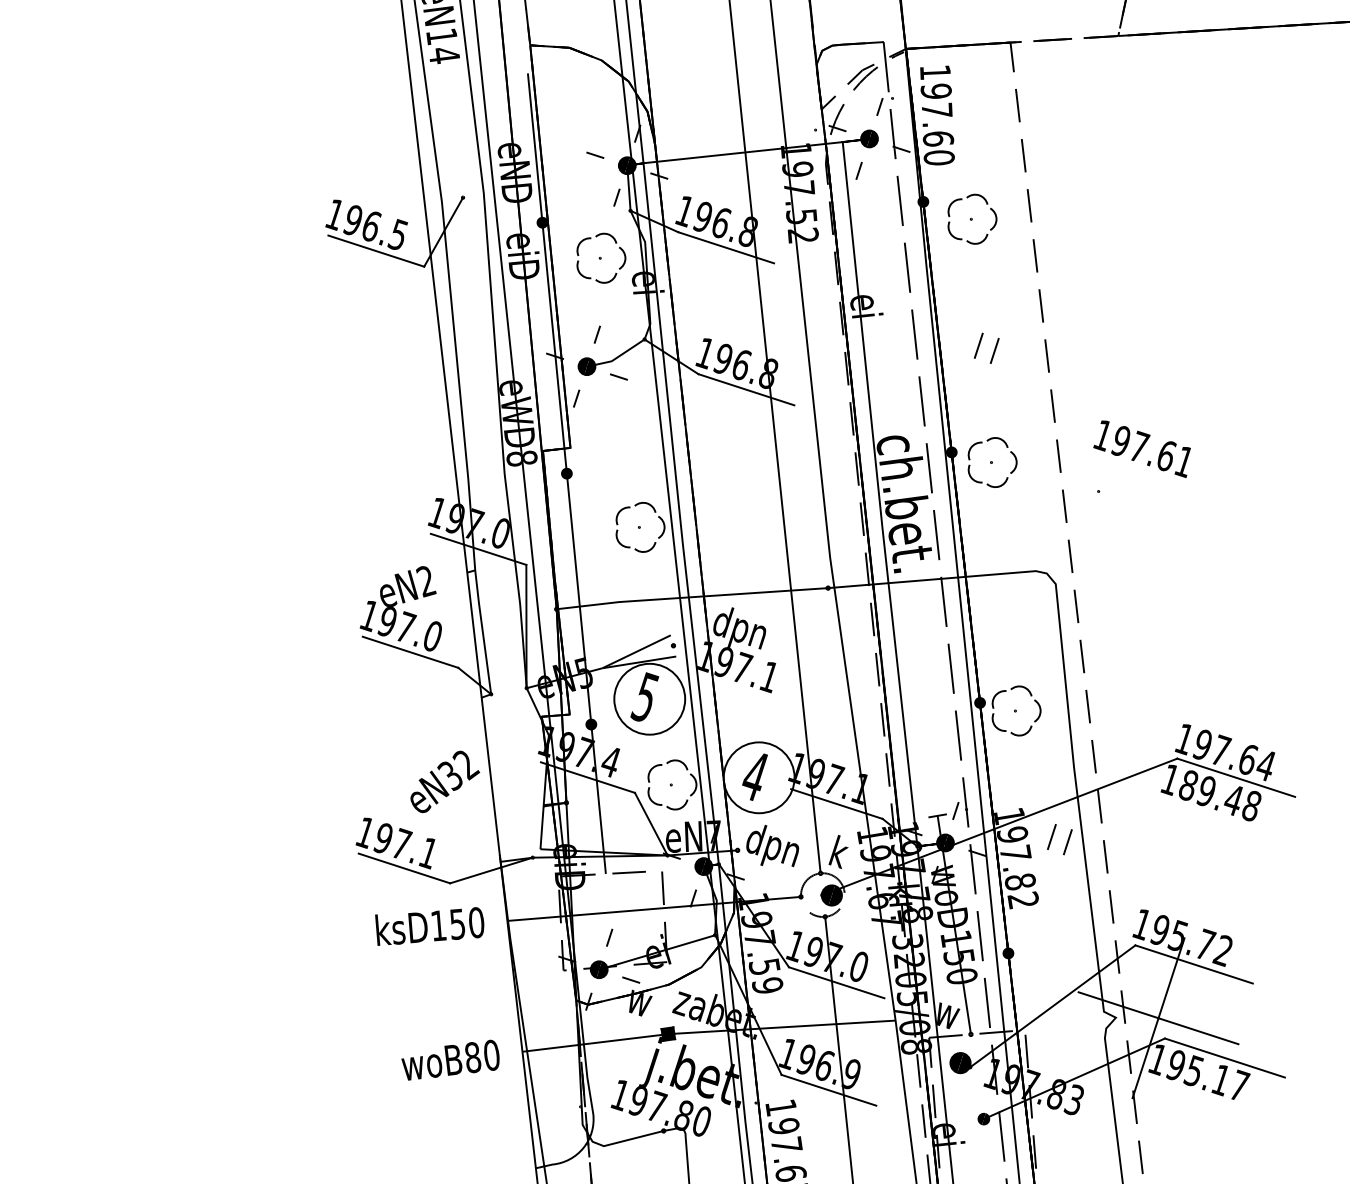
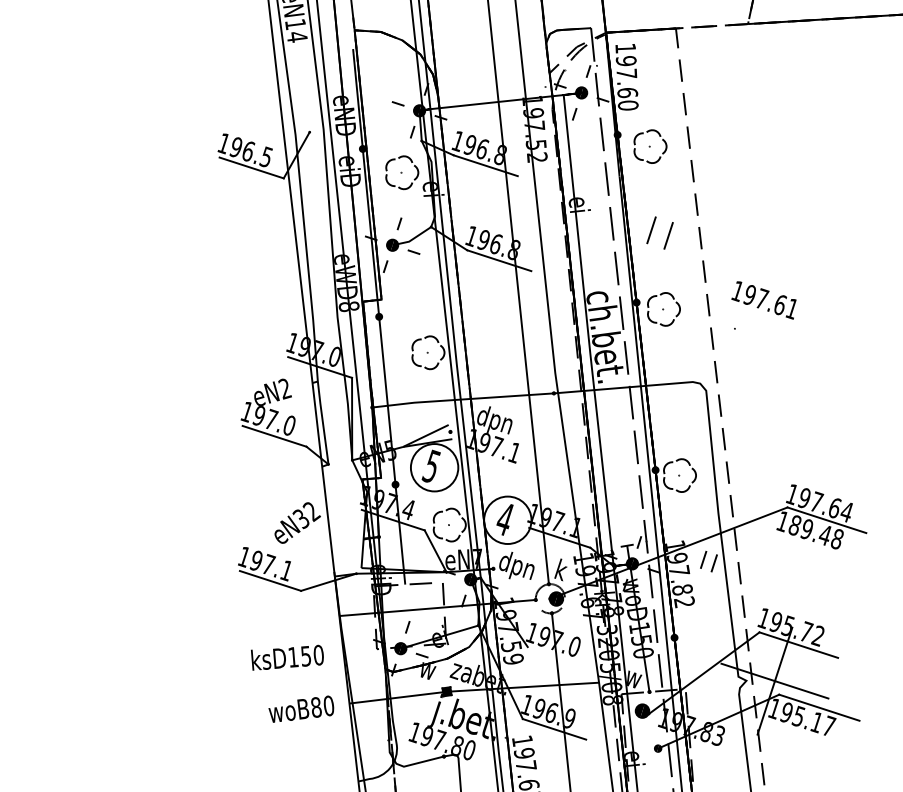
part: (985, 347) -> (659, 232), size x1.6
text: (429, 926) -> (287, 657), moved
line: (836, 982) -> (559, 657), removed

